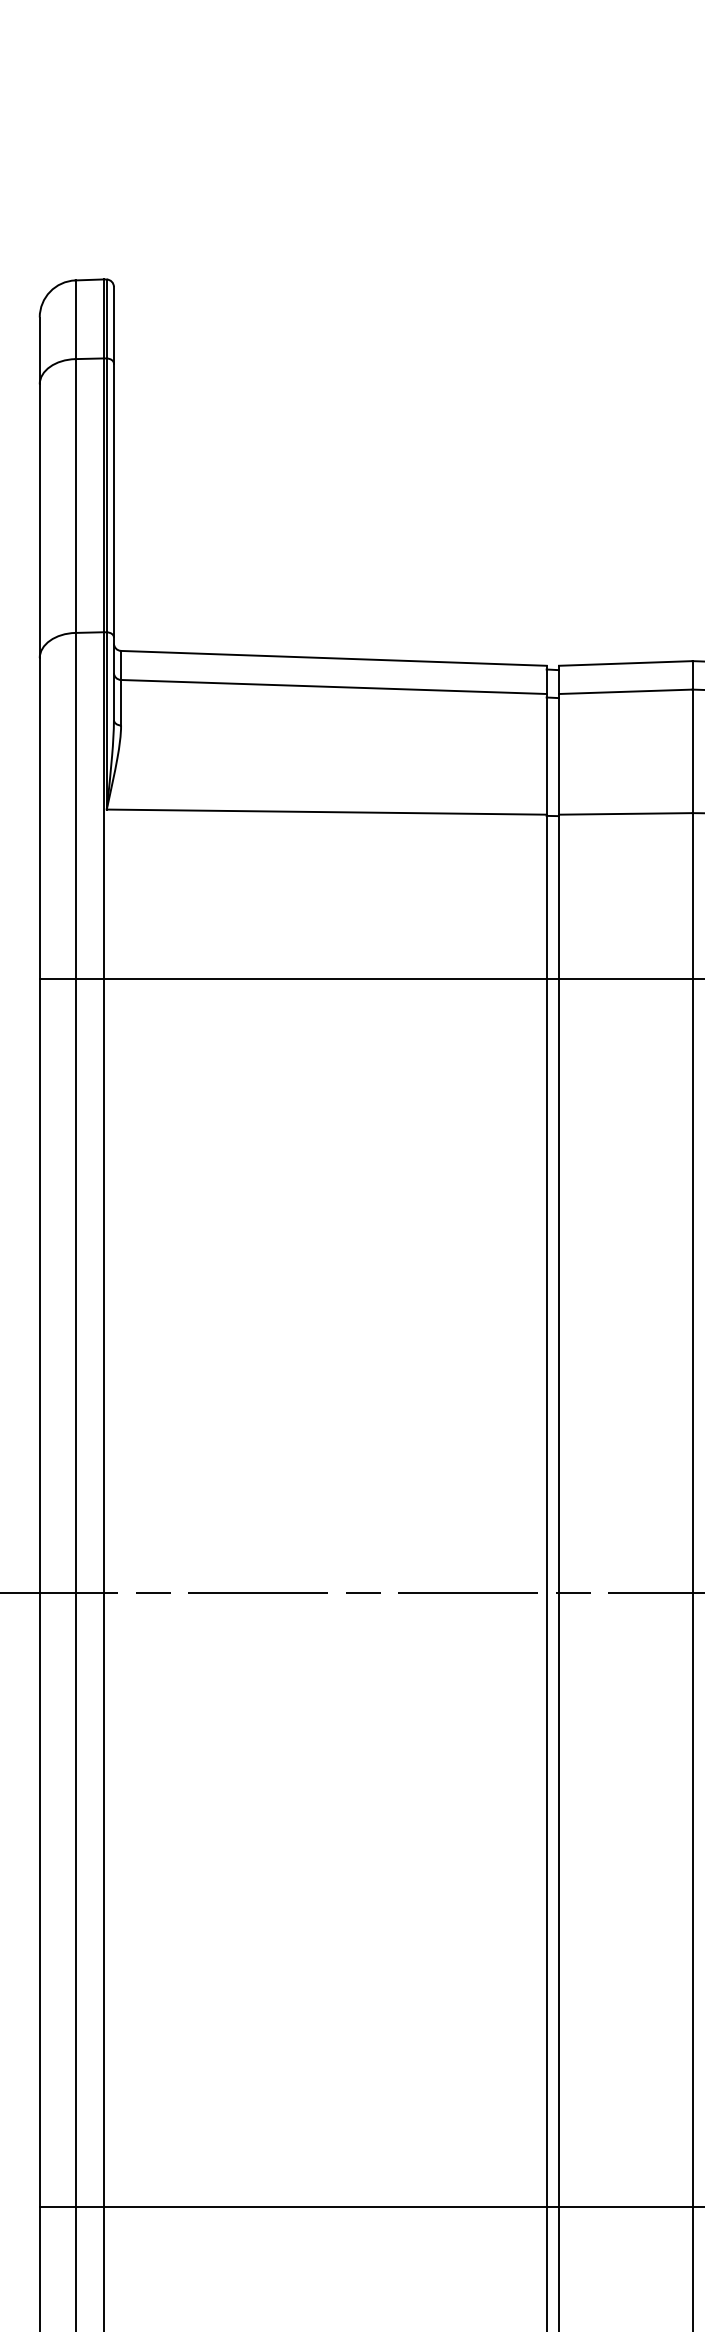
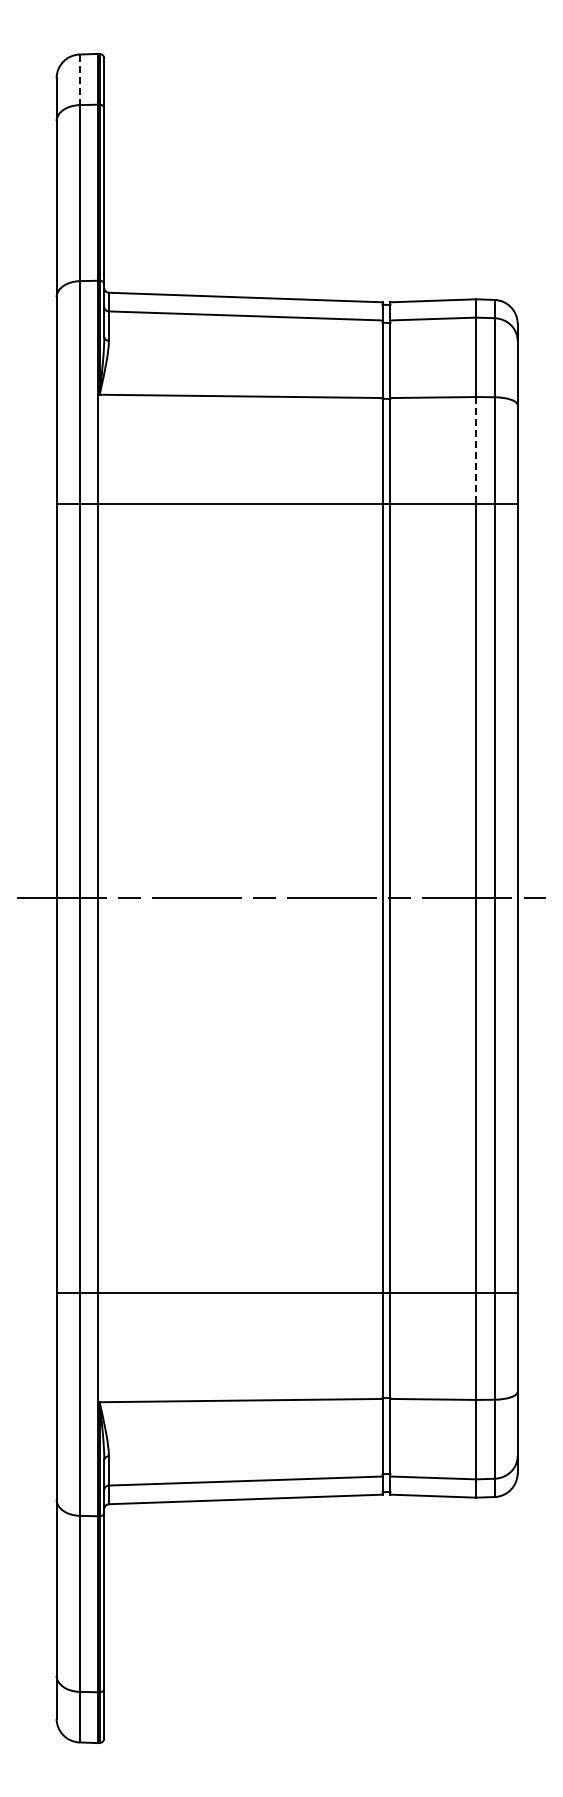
line: (75, 320) -> (79, 80), solid -> dashed
line: (692, 896) -> (476, 450), solid -> dashed

